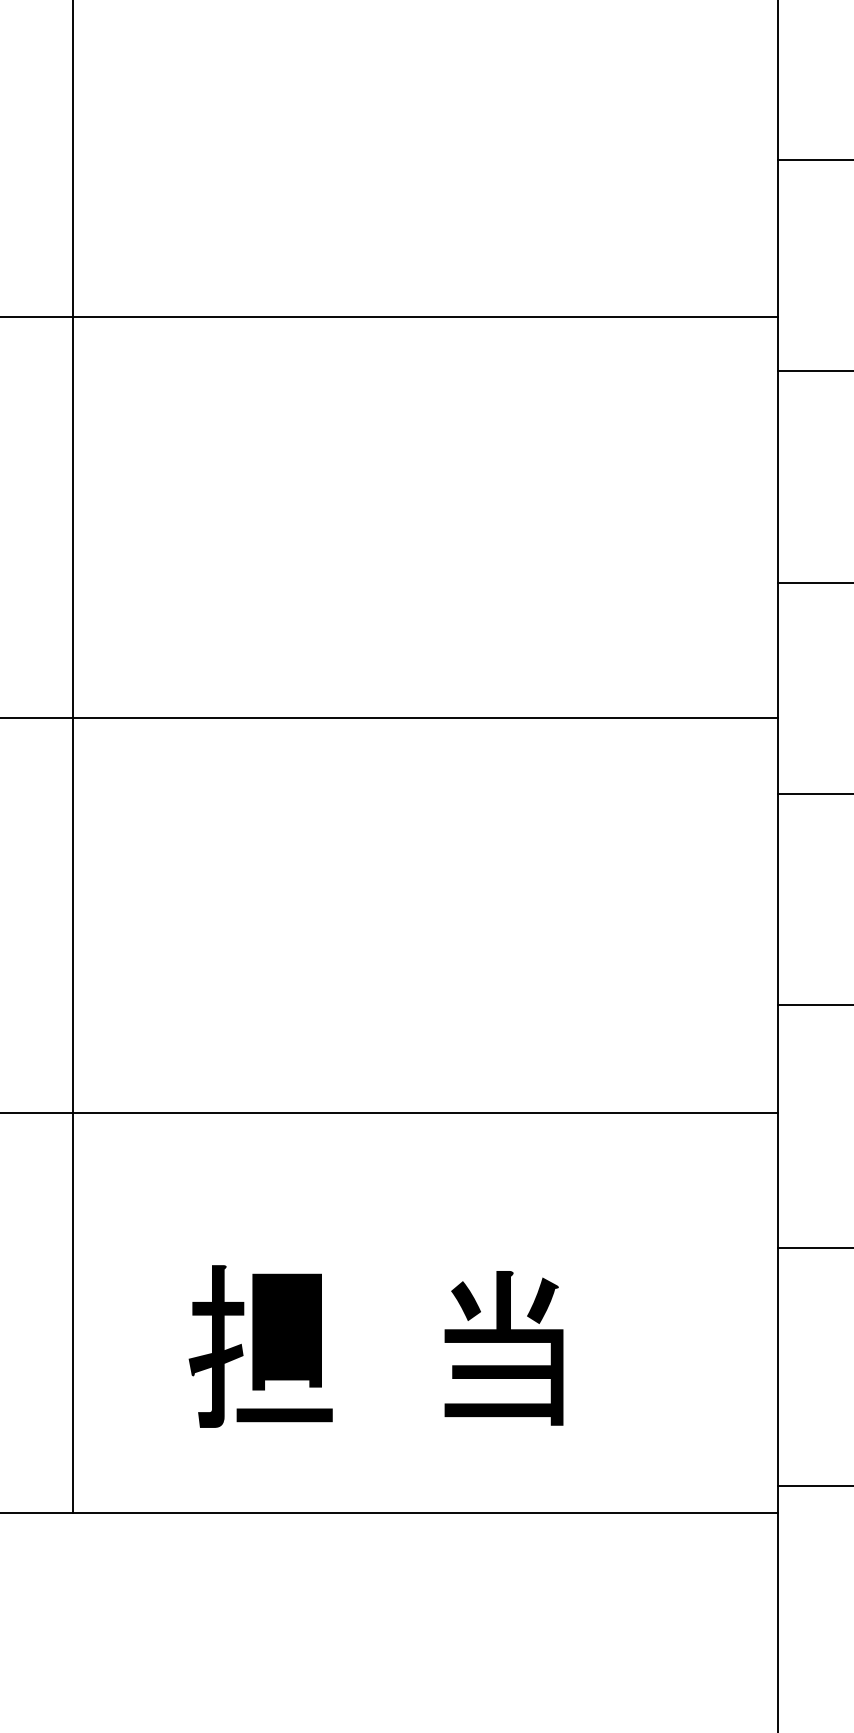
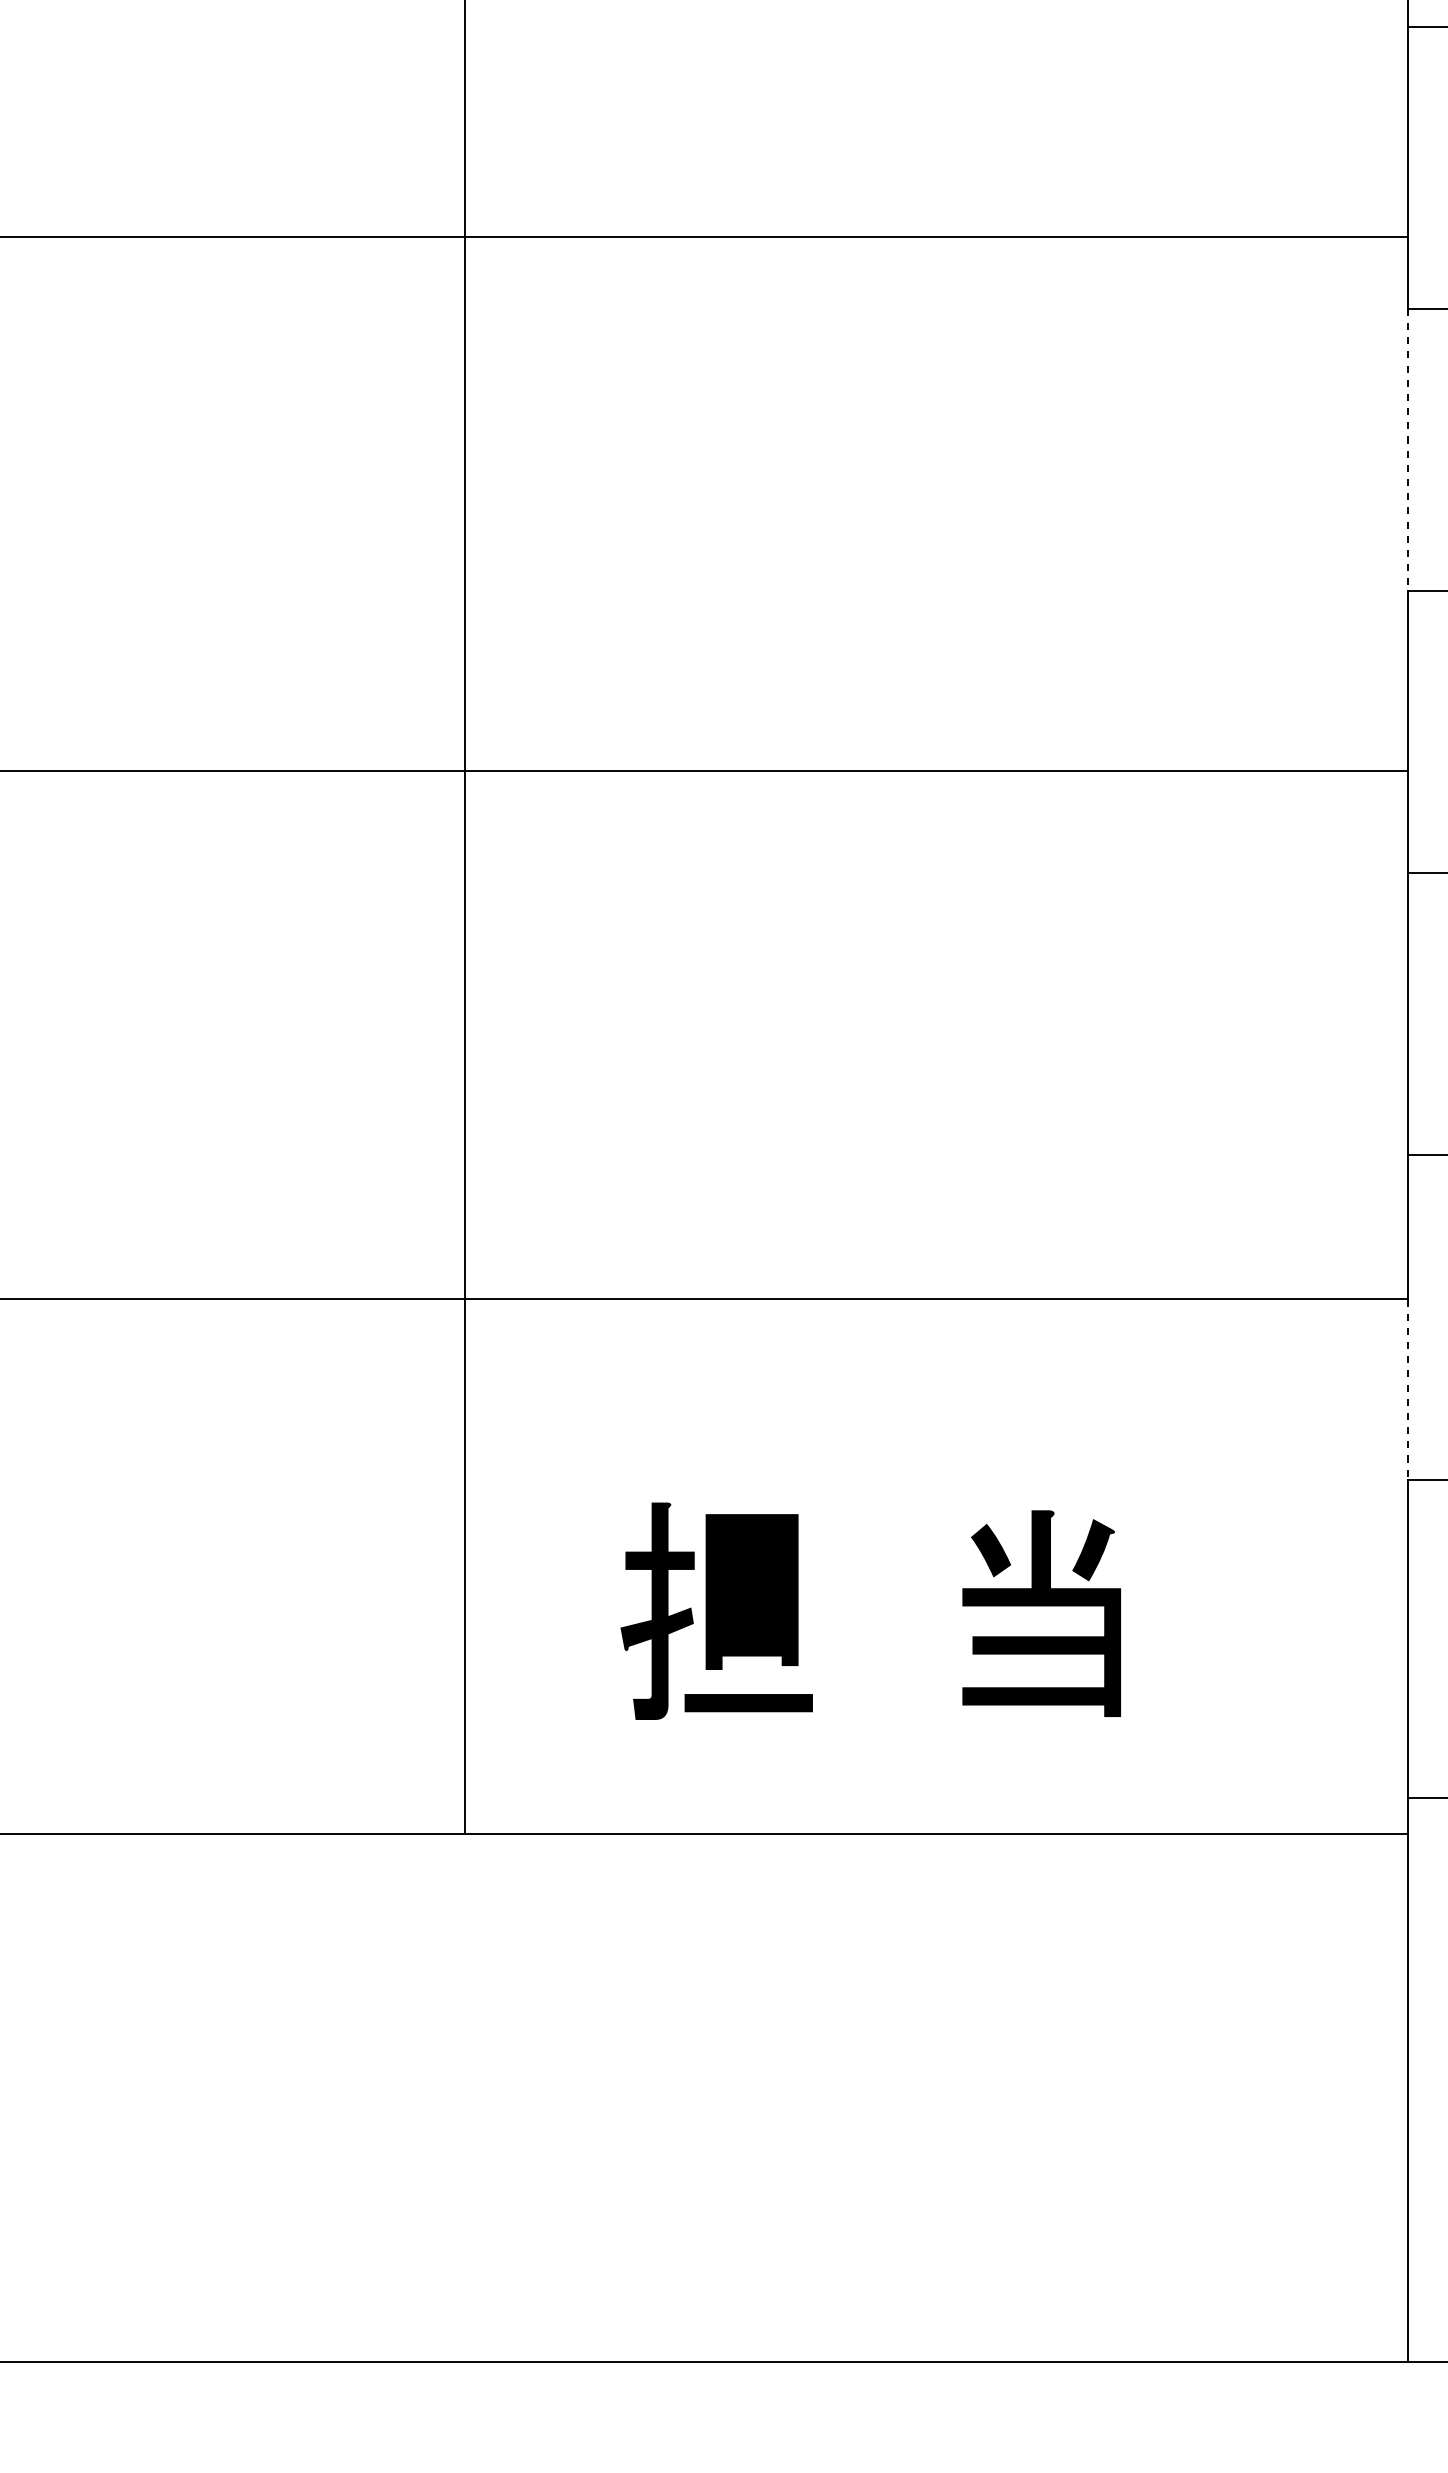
line: (777, 477) -> (1407, 450), solid -> dashed
line: (777, 1181) -> (1407, 1390), solid -> dashed

